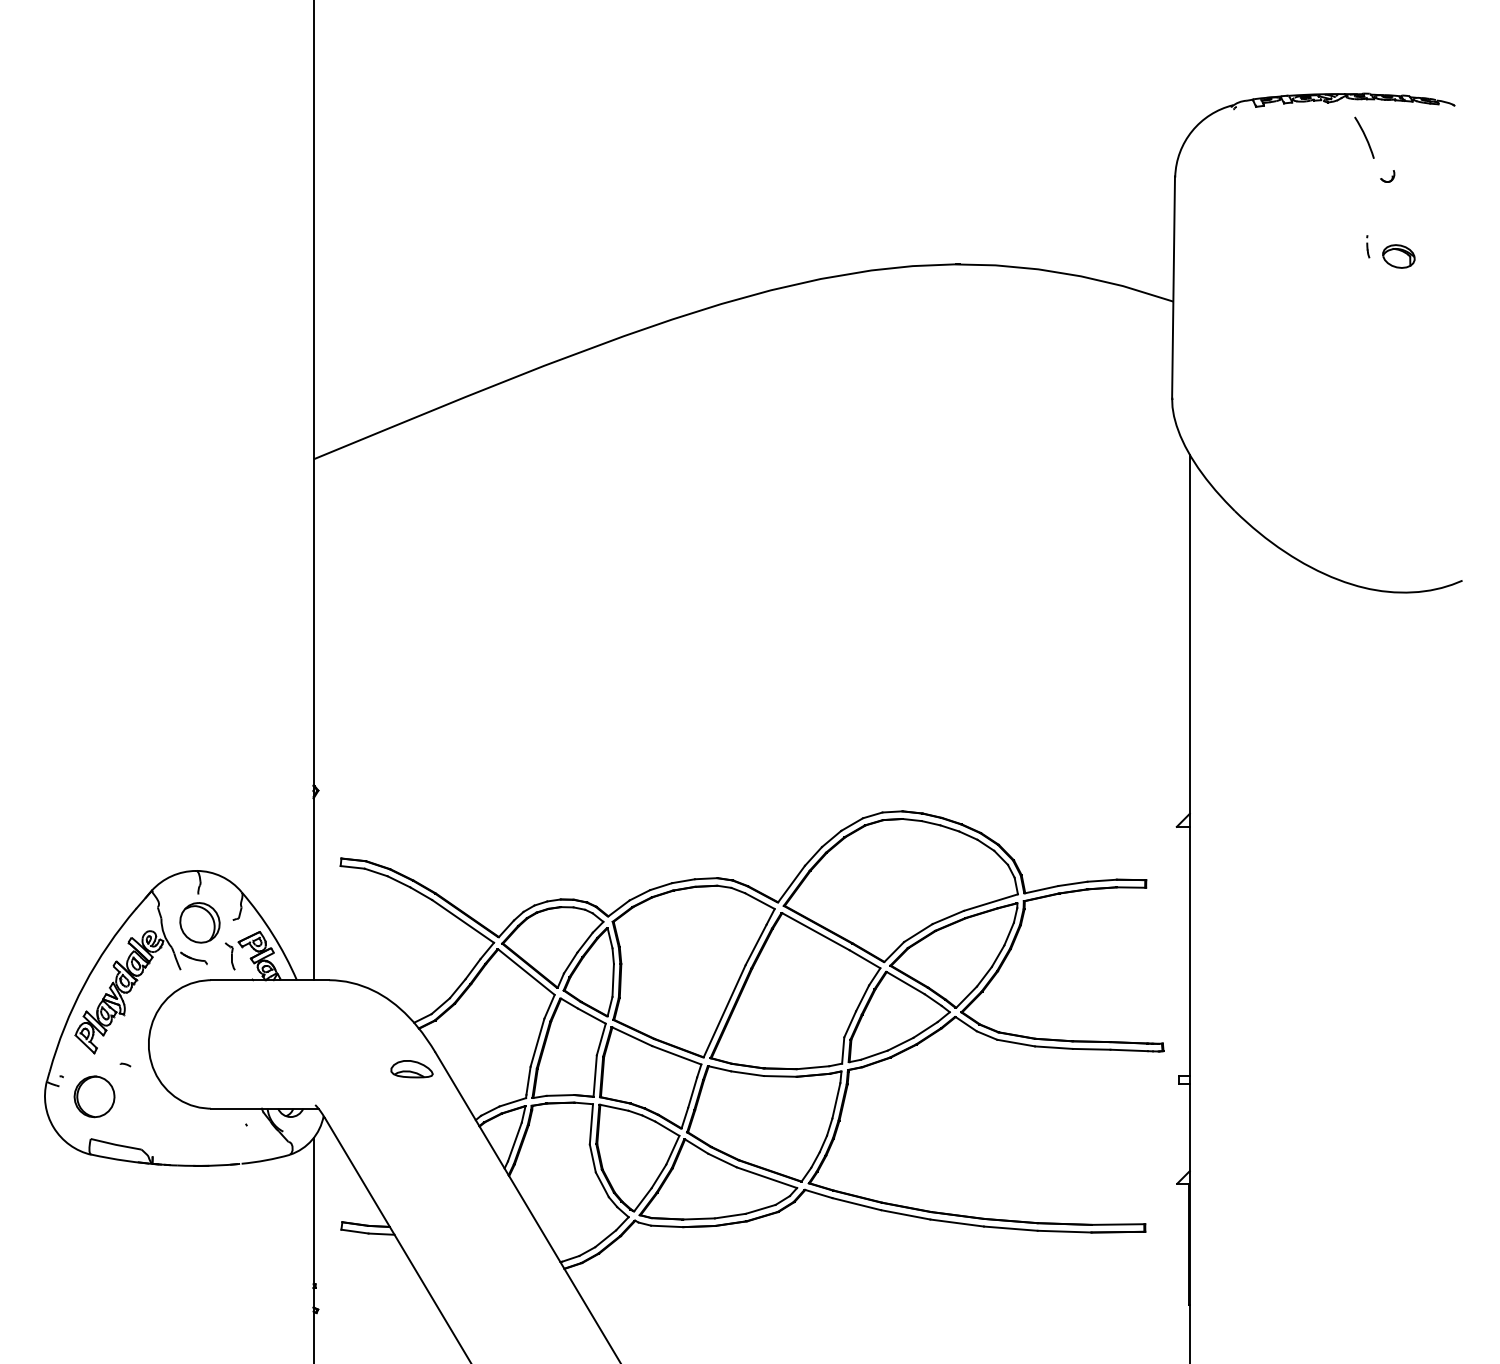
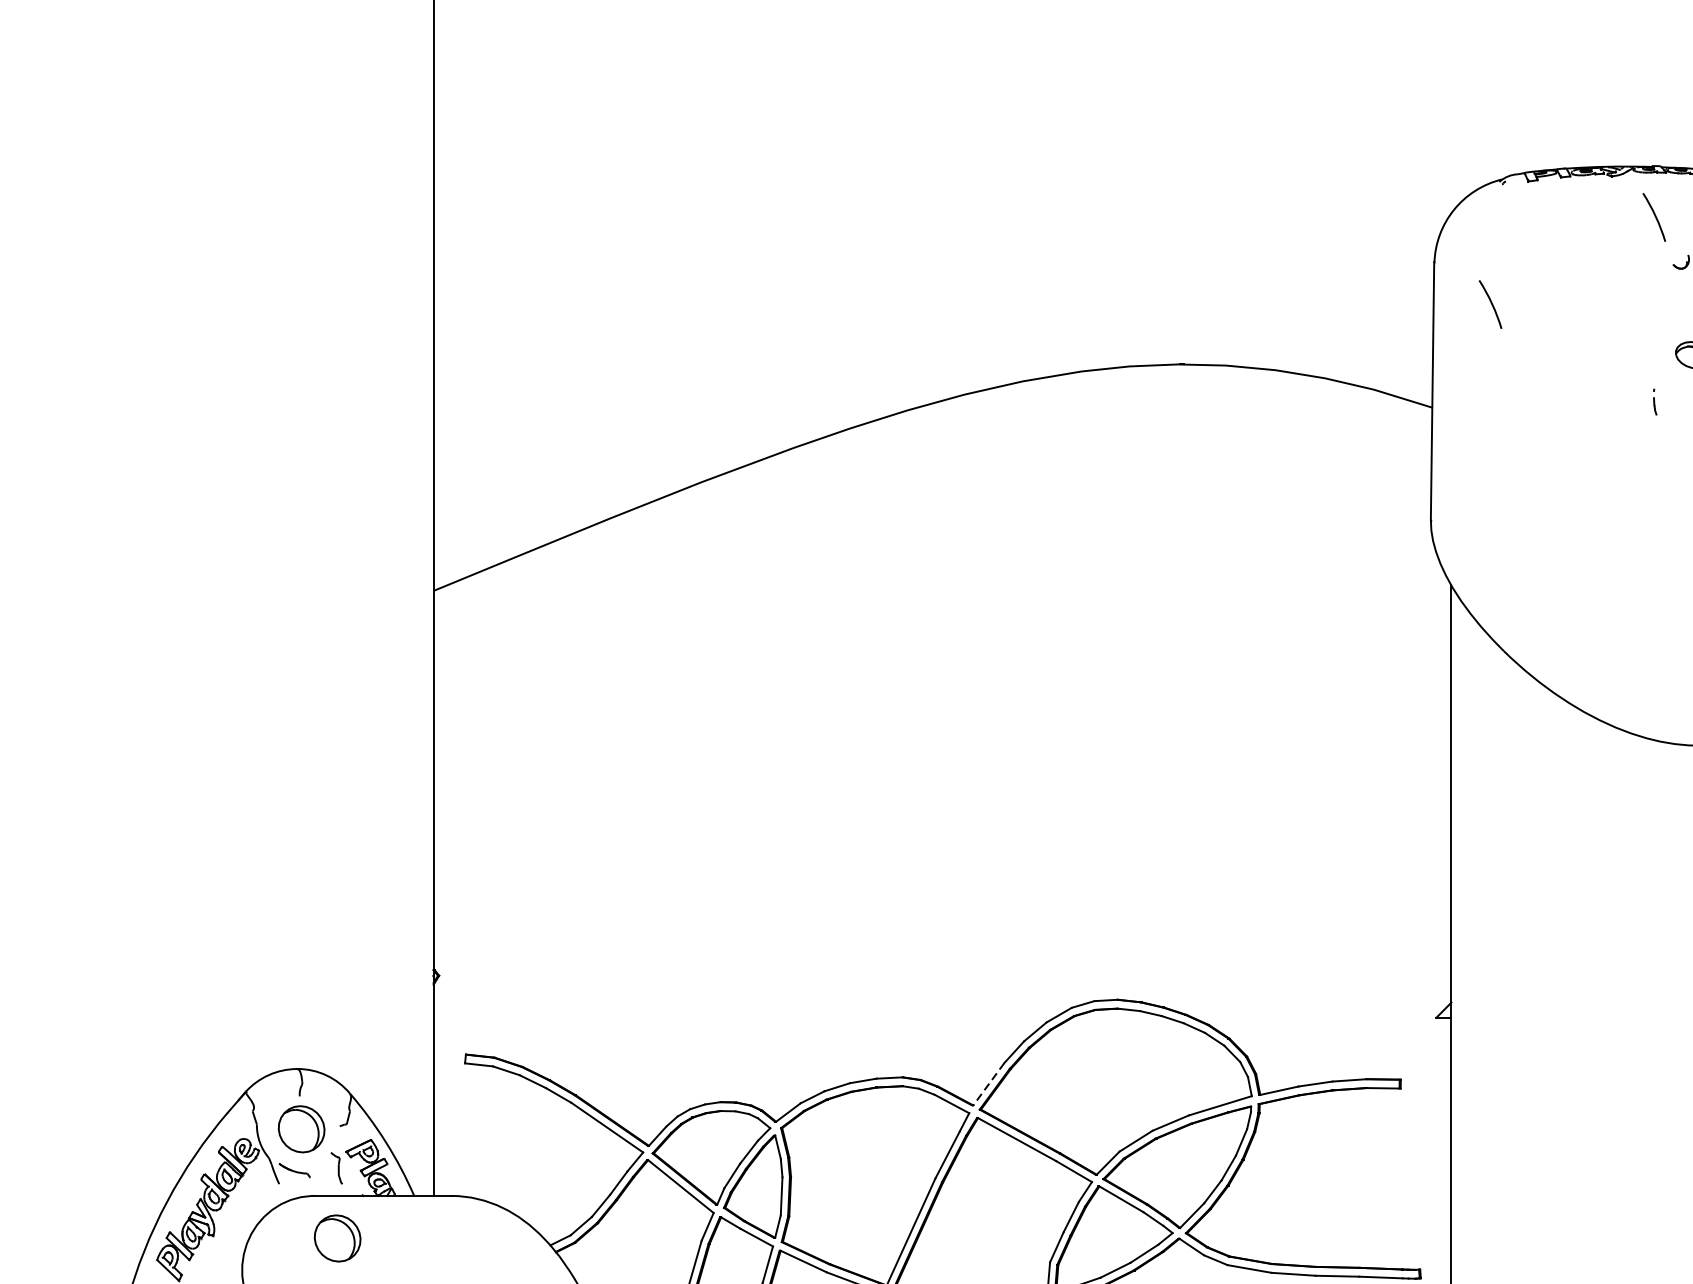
arc: (1223, 212) -> (1490, 304), added
part: (1368, 246) -> (1655, 401), moved
line: (791, 884) -> (988, 1084), solid -> dashed
part: (230, 1016) -> (337, 1238), added

